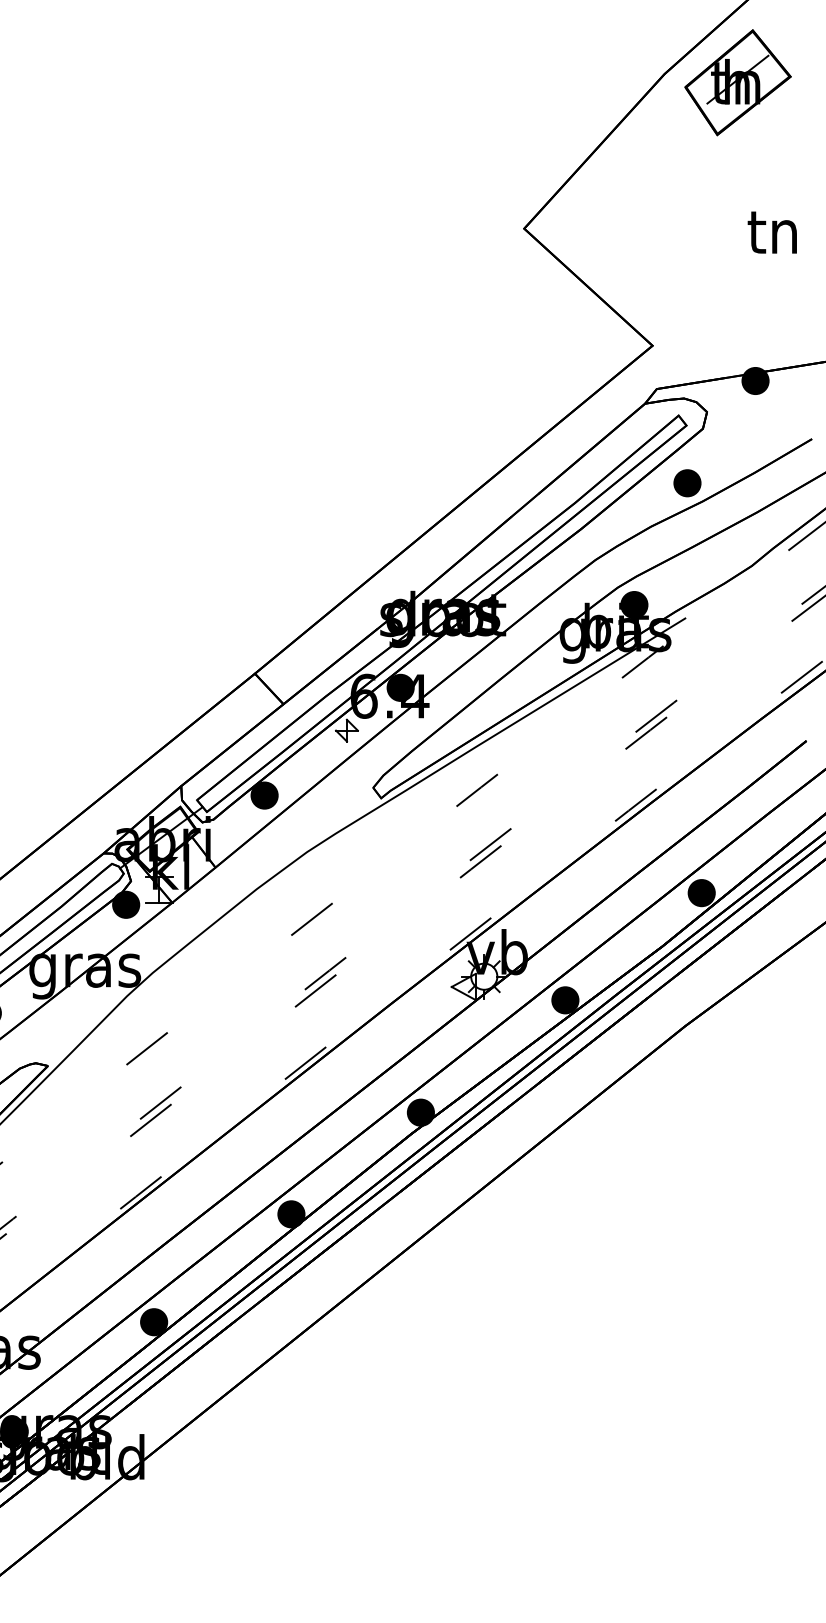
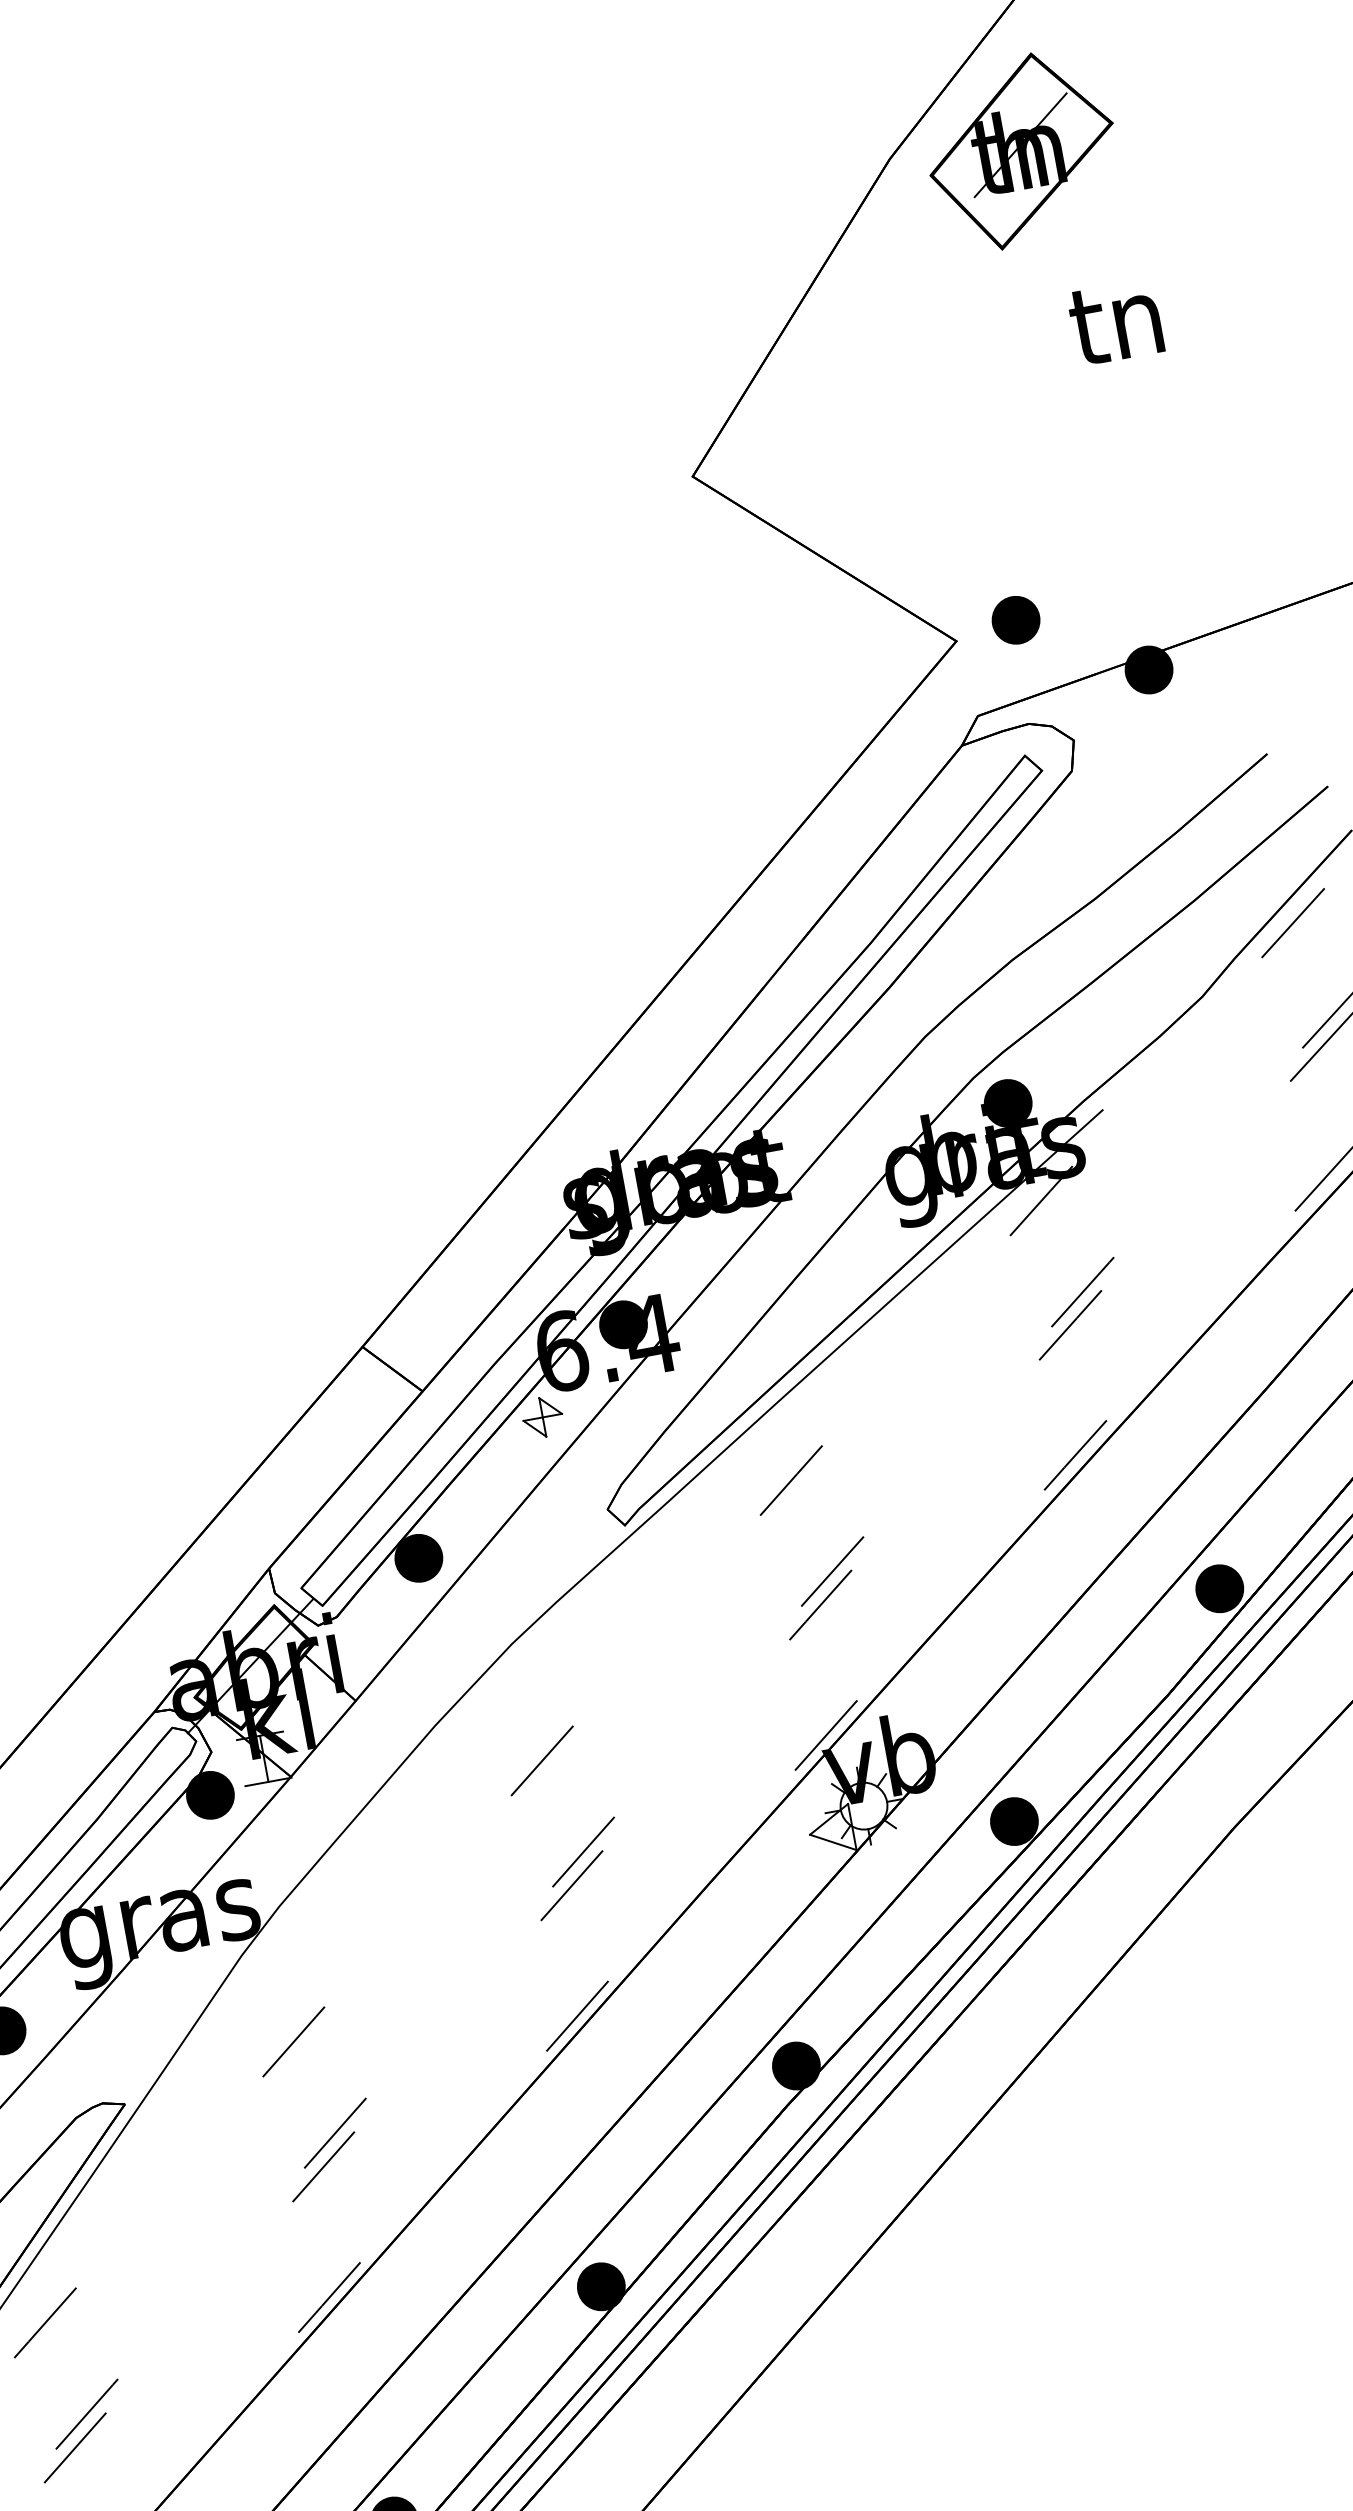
text: (771, 232) -> (1114, 322), moved
part: (687, 483) -> (1016, 620), moved

